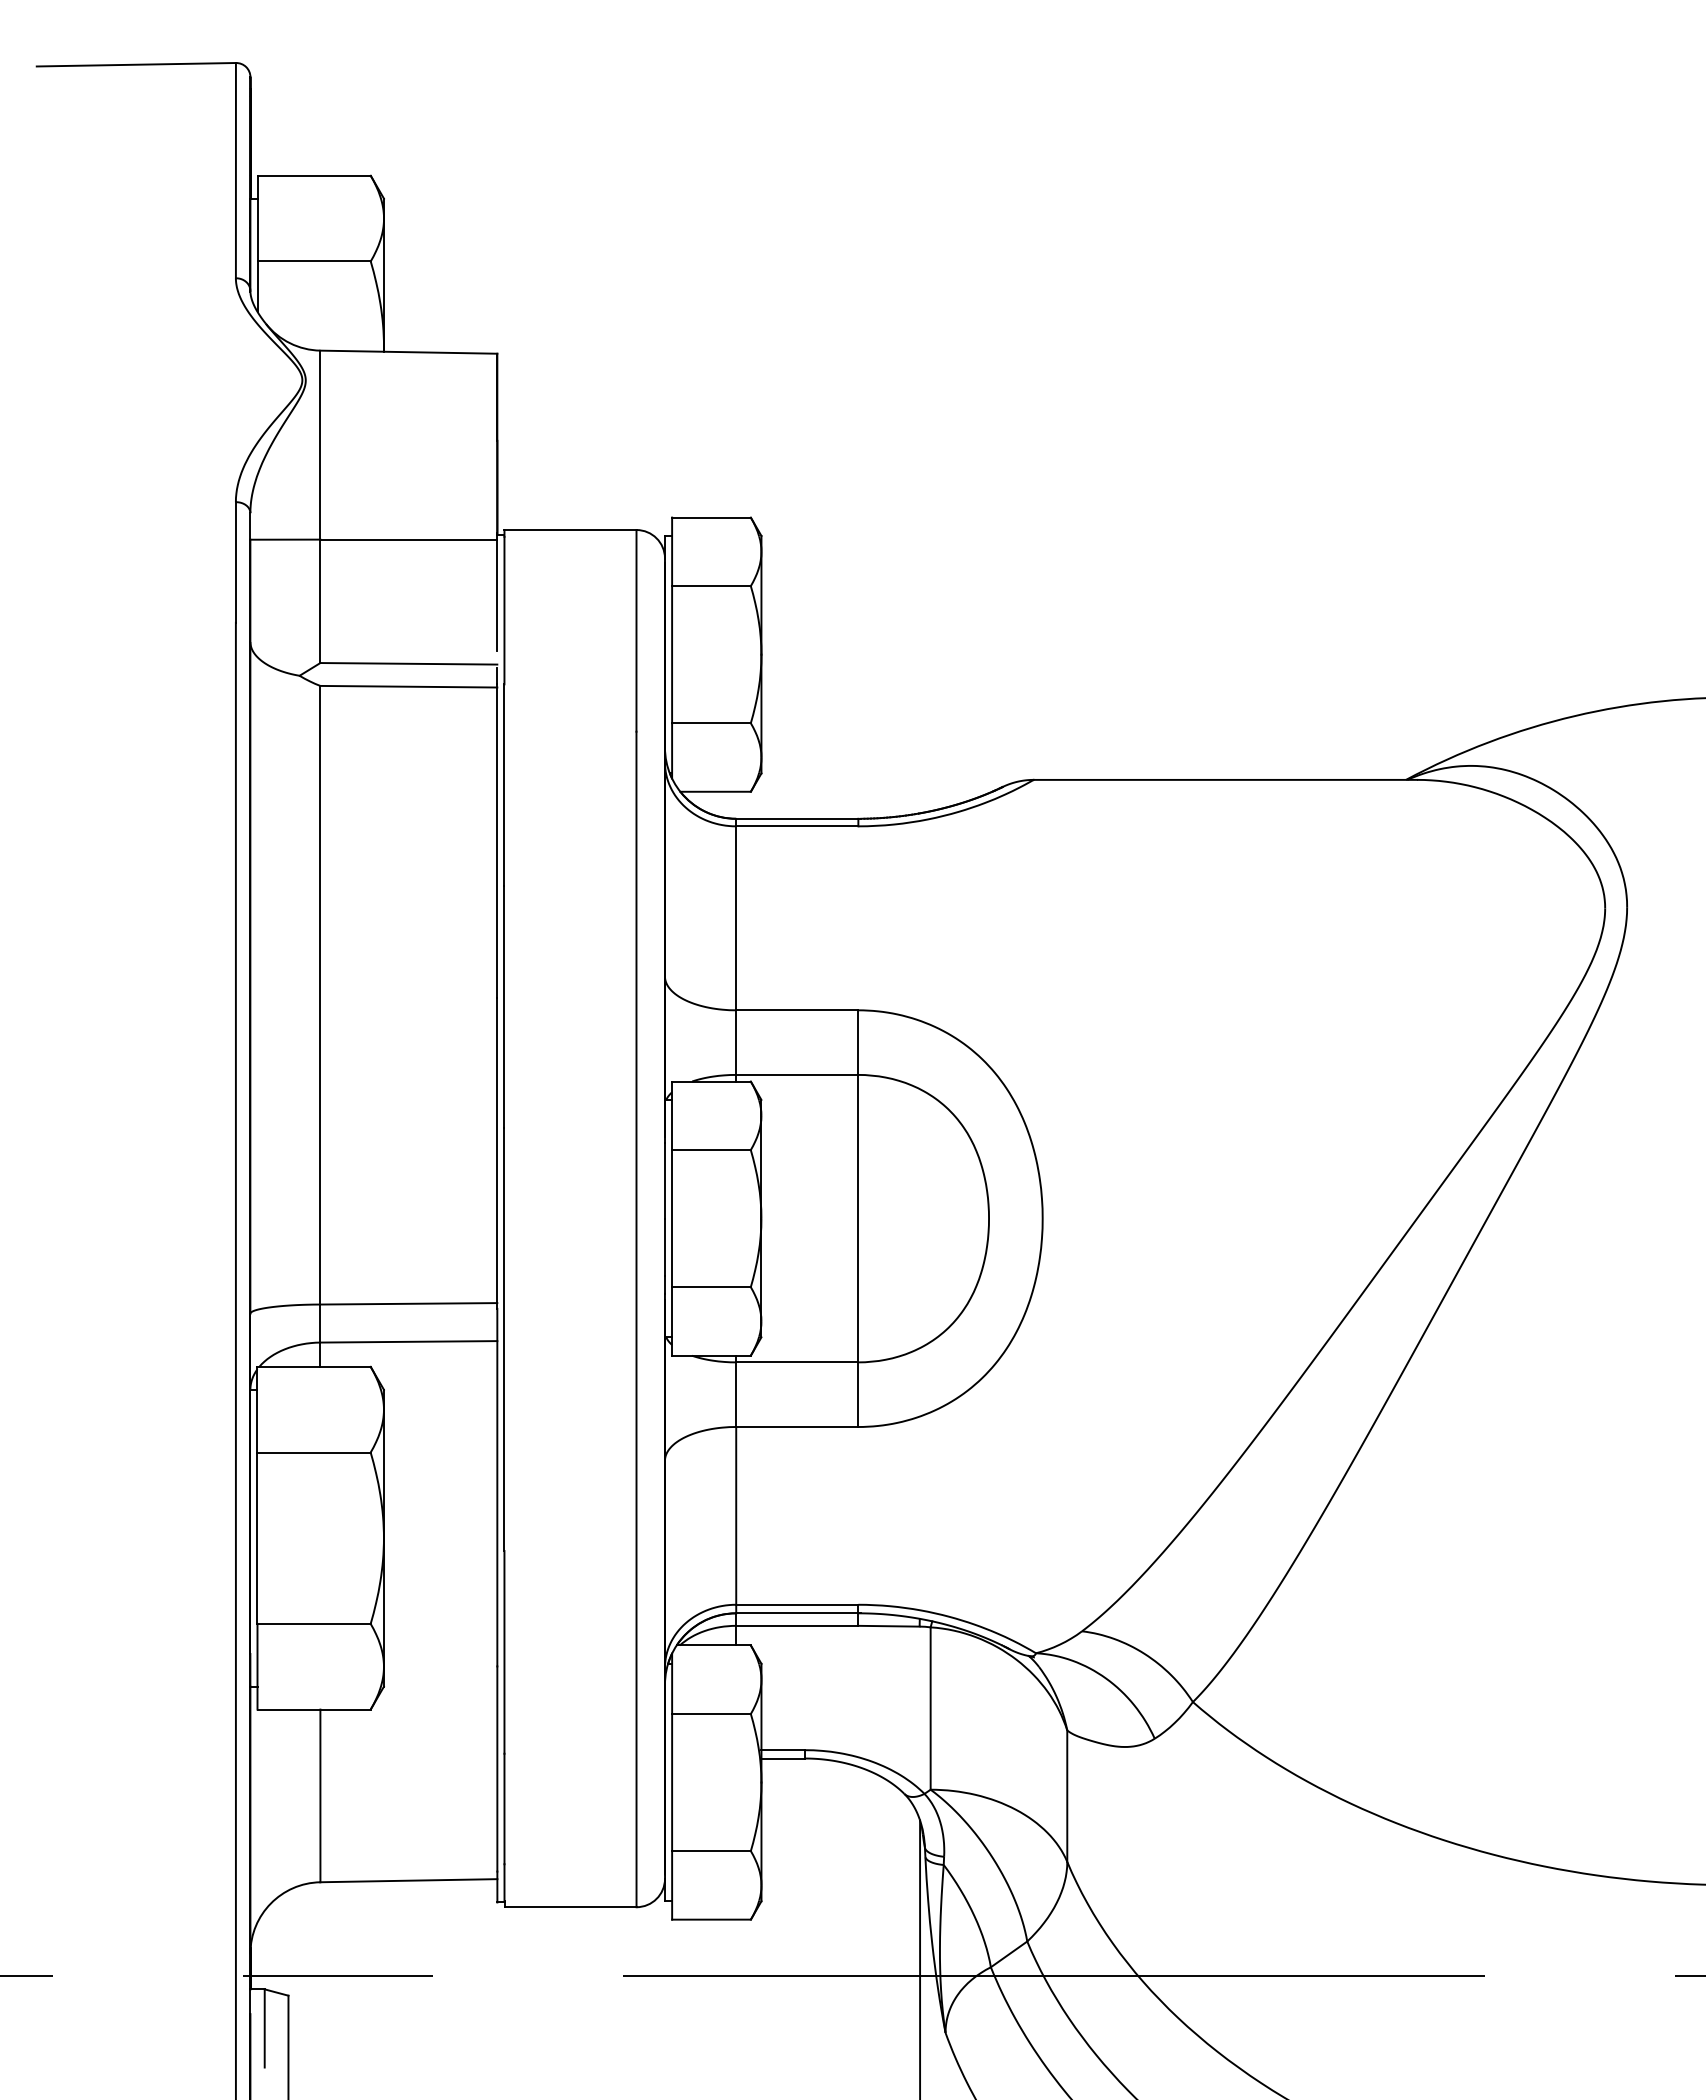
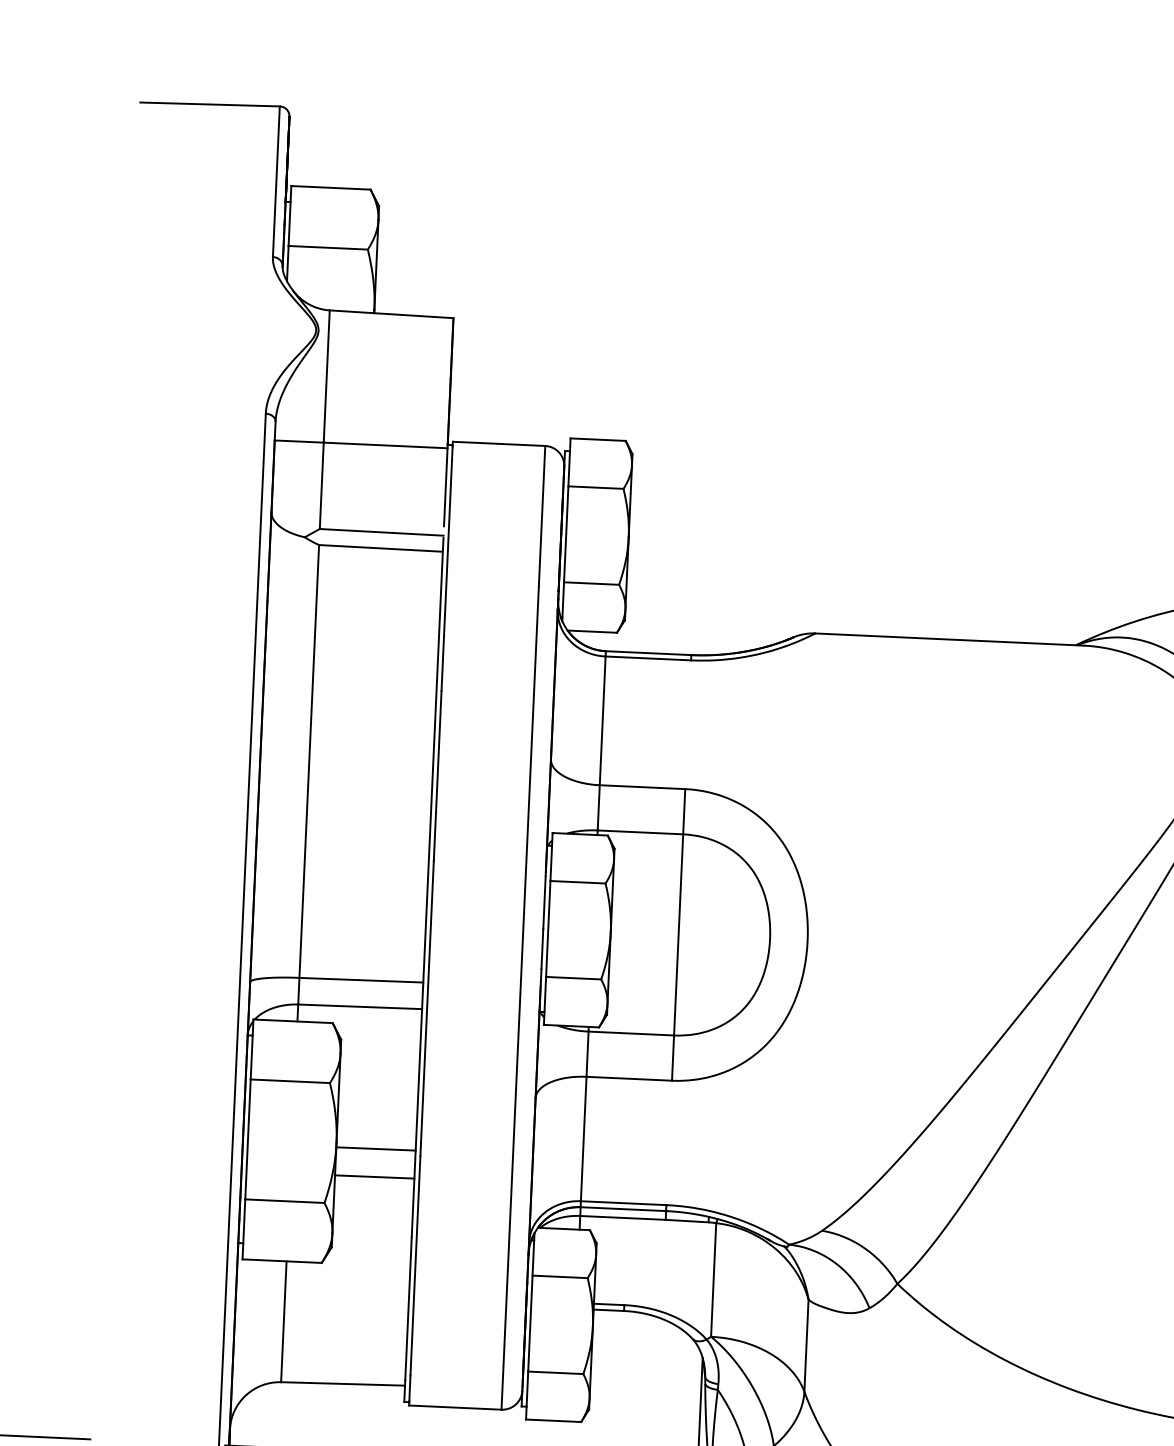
line: (440, 1543) -> (375, 1148), added
line: (440, 1583) -> (374, 1176), added

